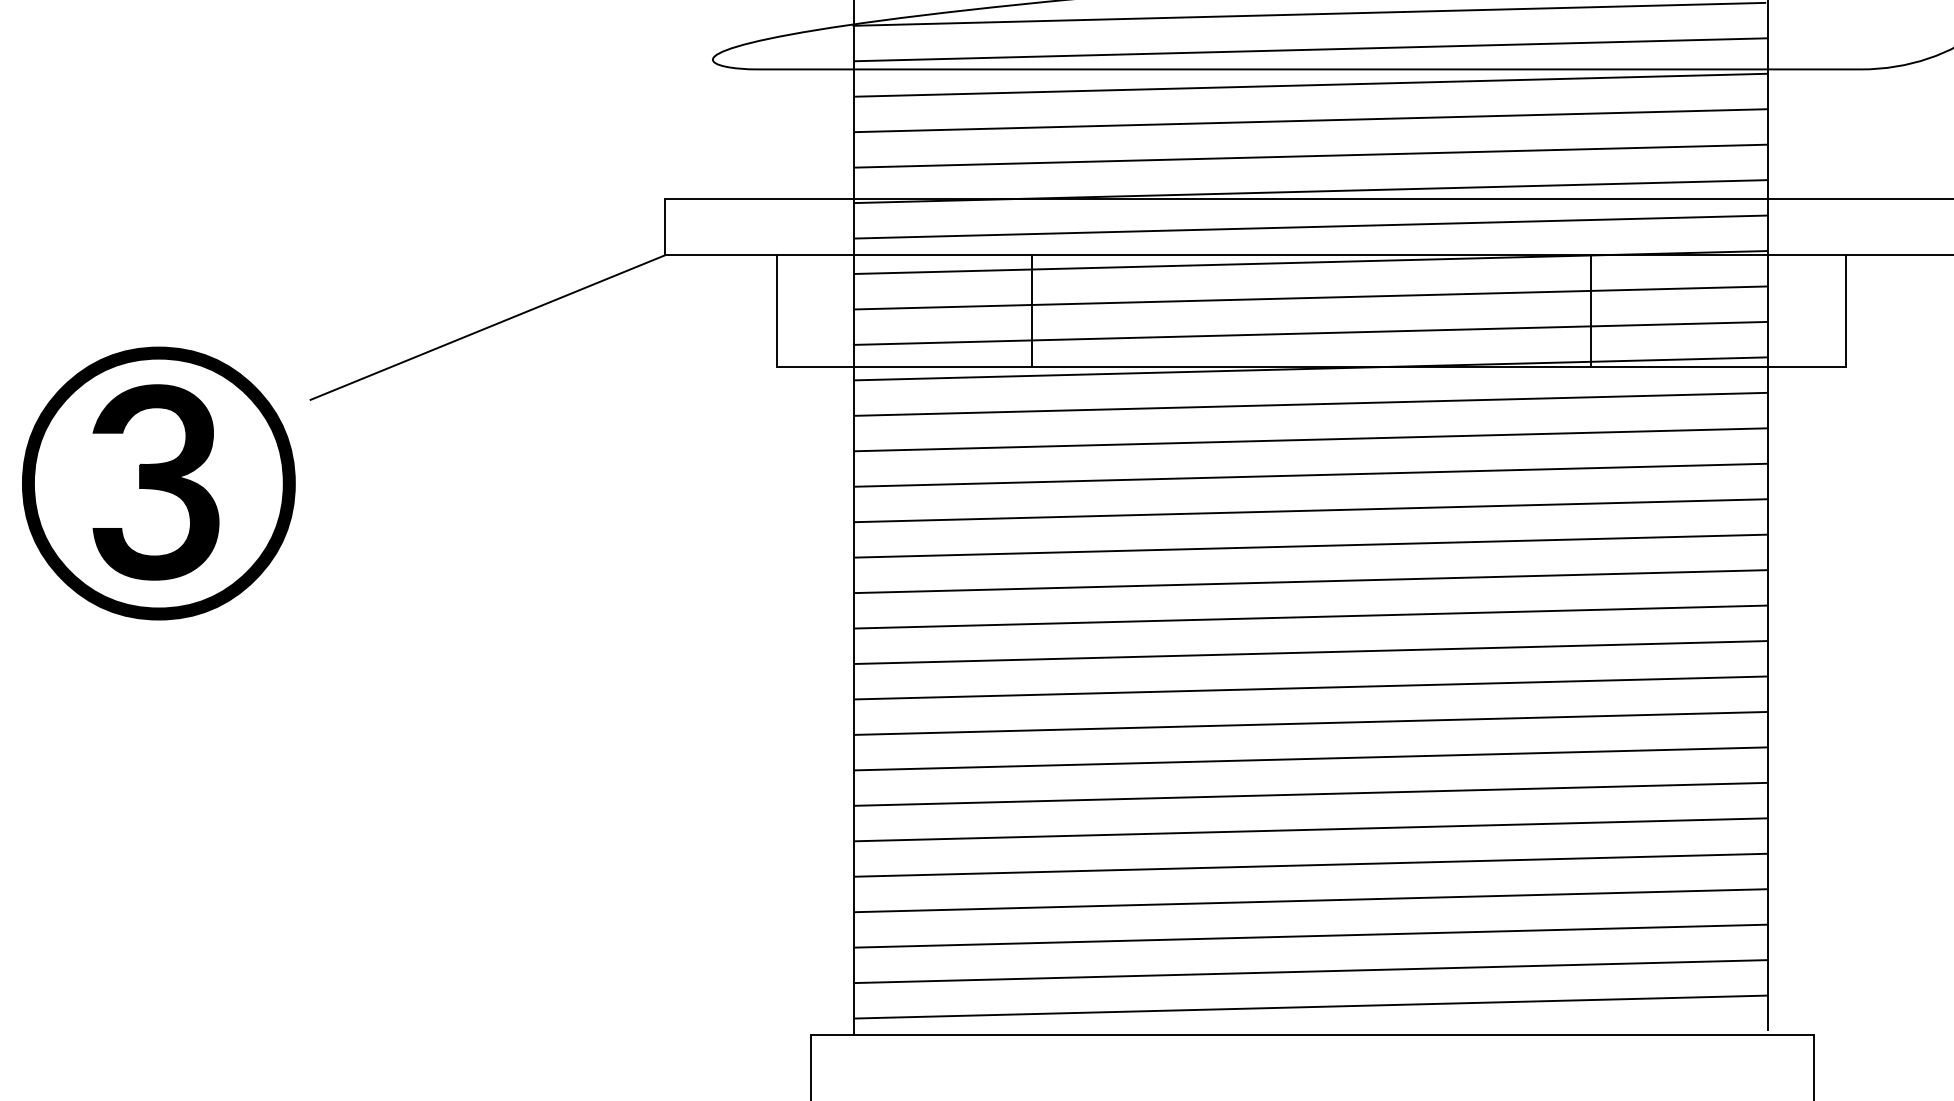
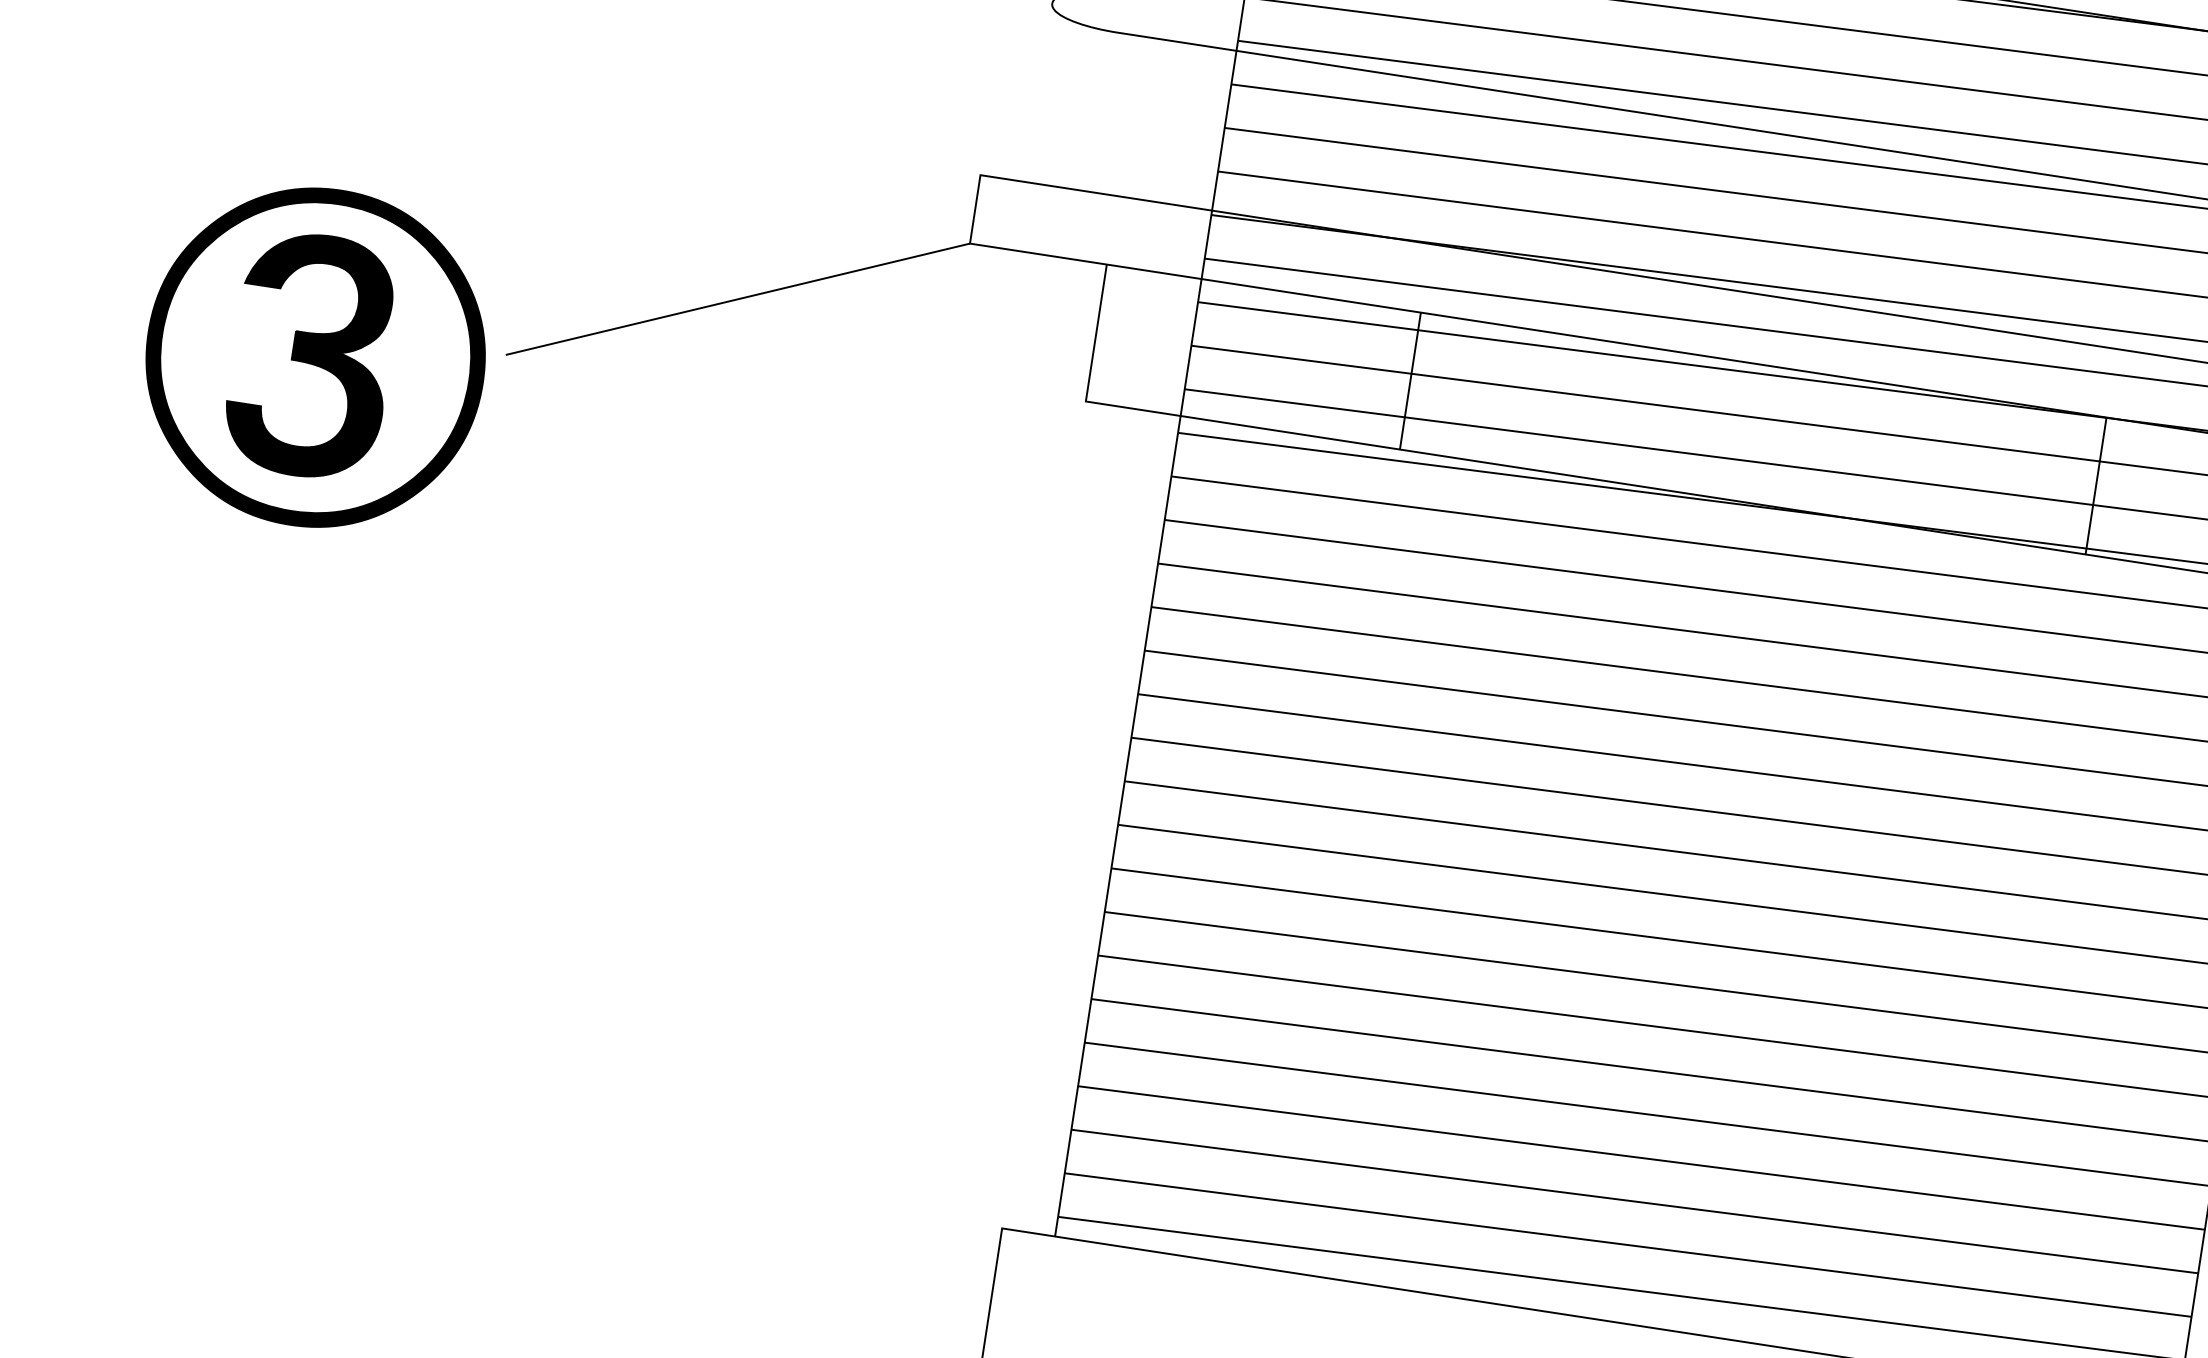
part: (158, 483) -> (315, 357), moved

